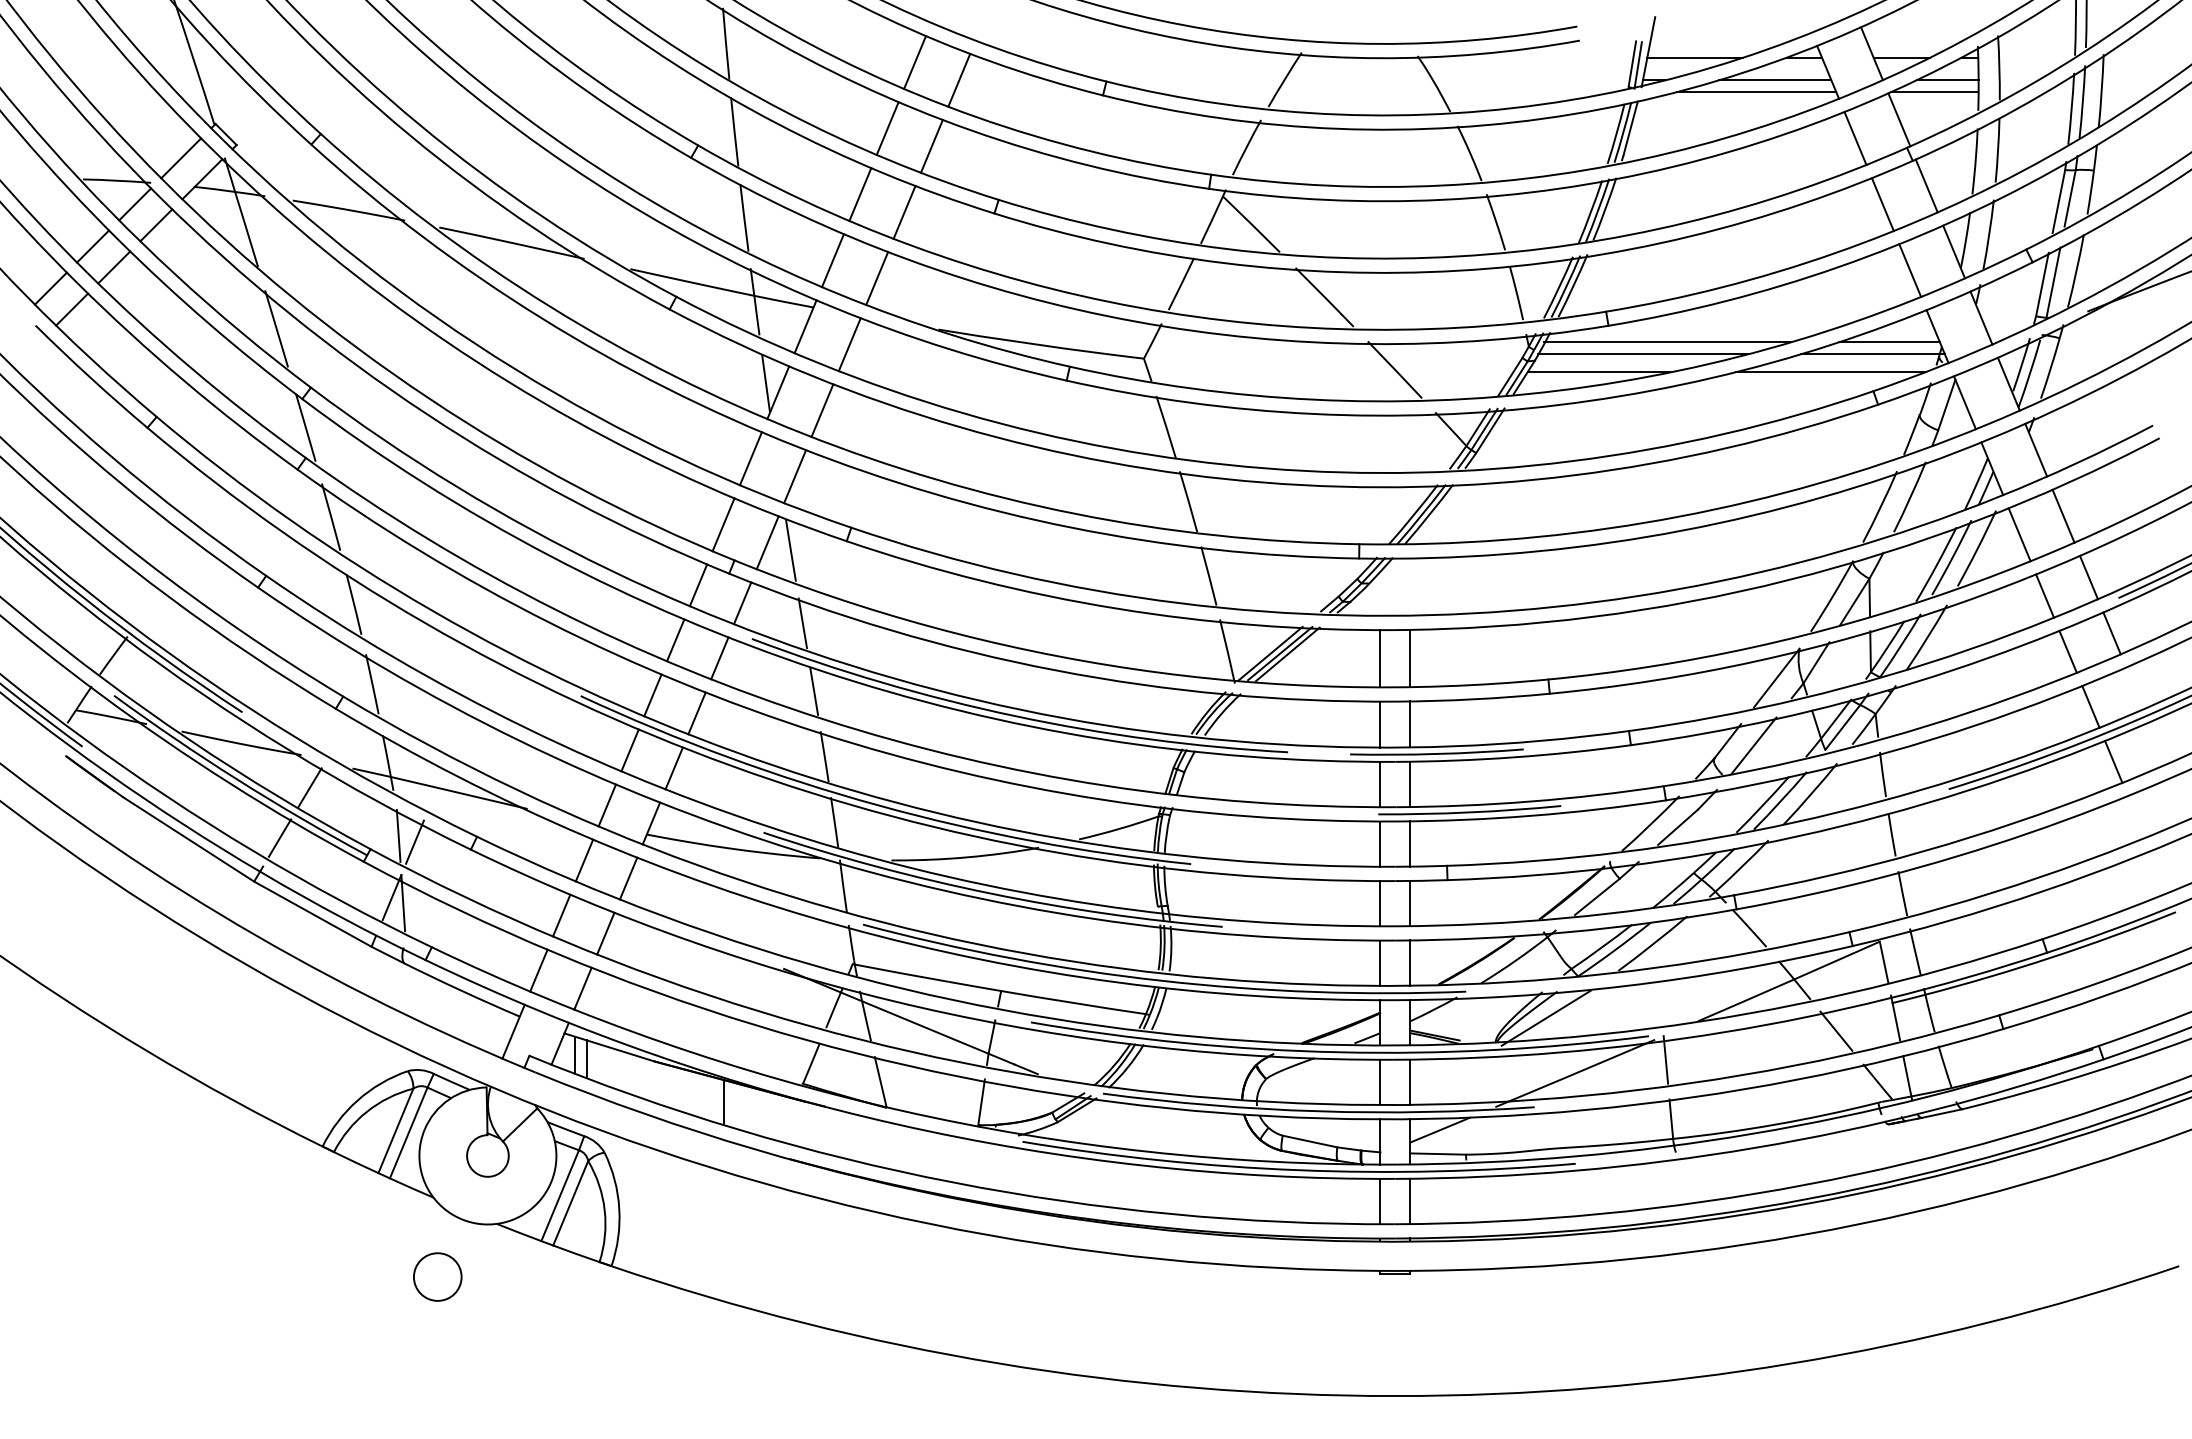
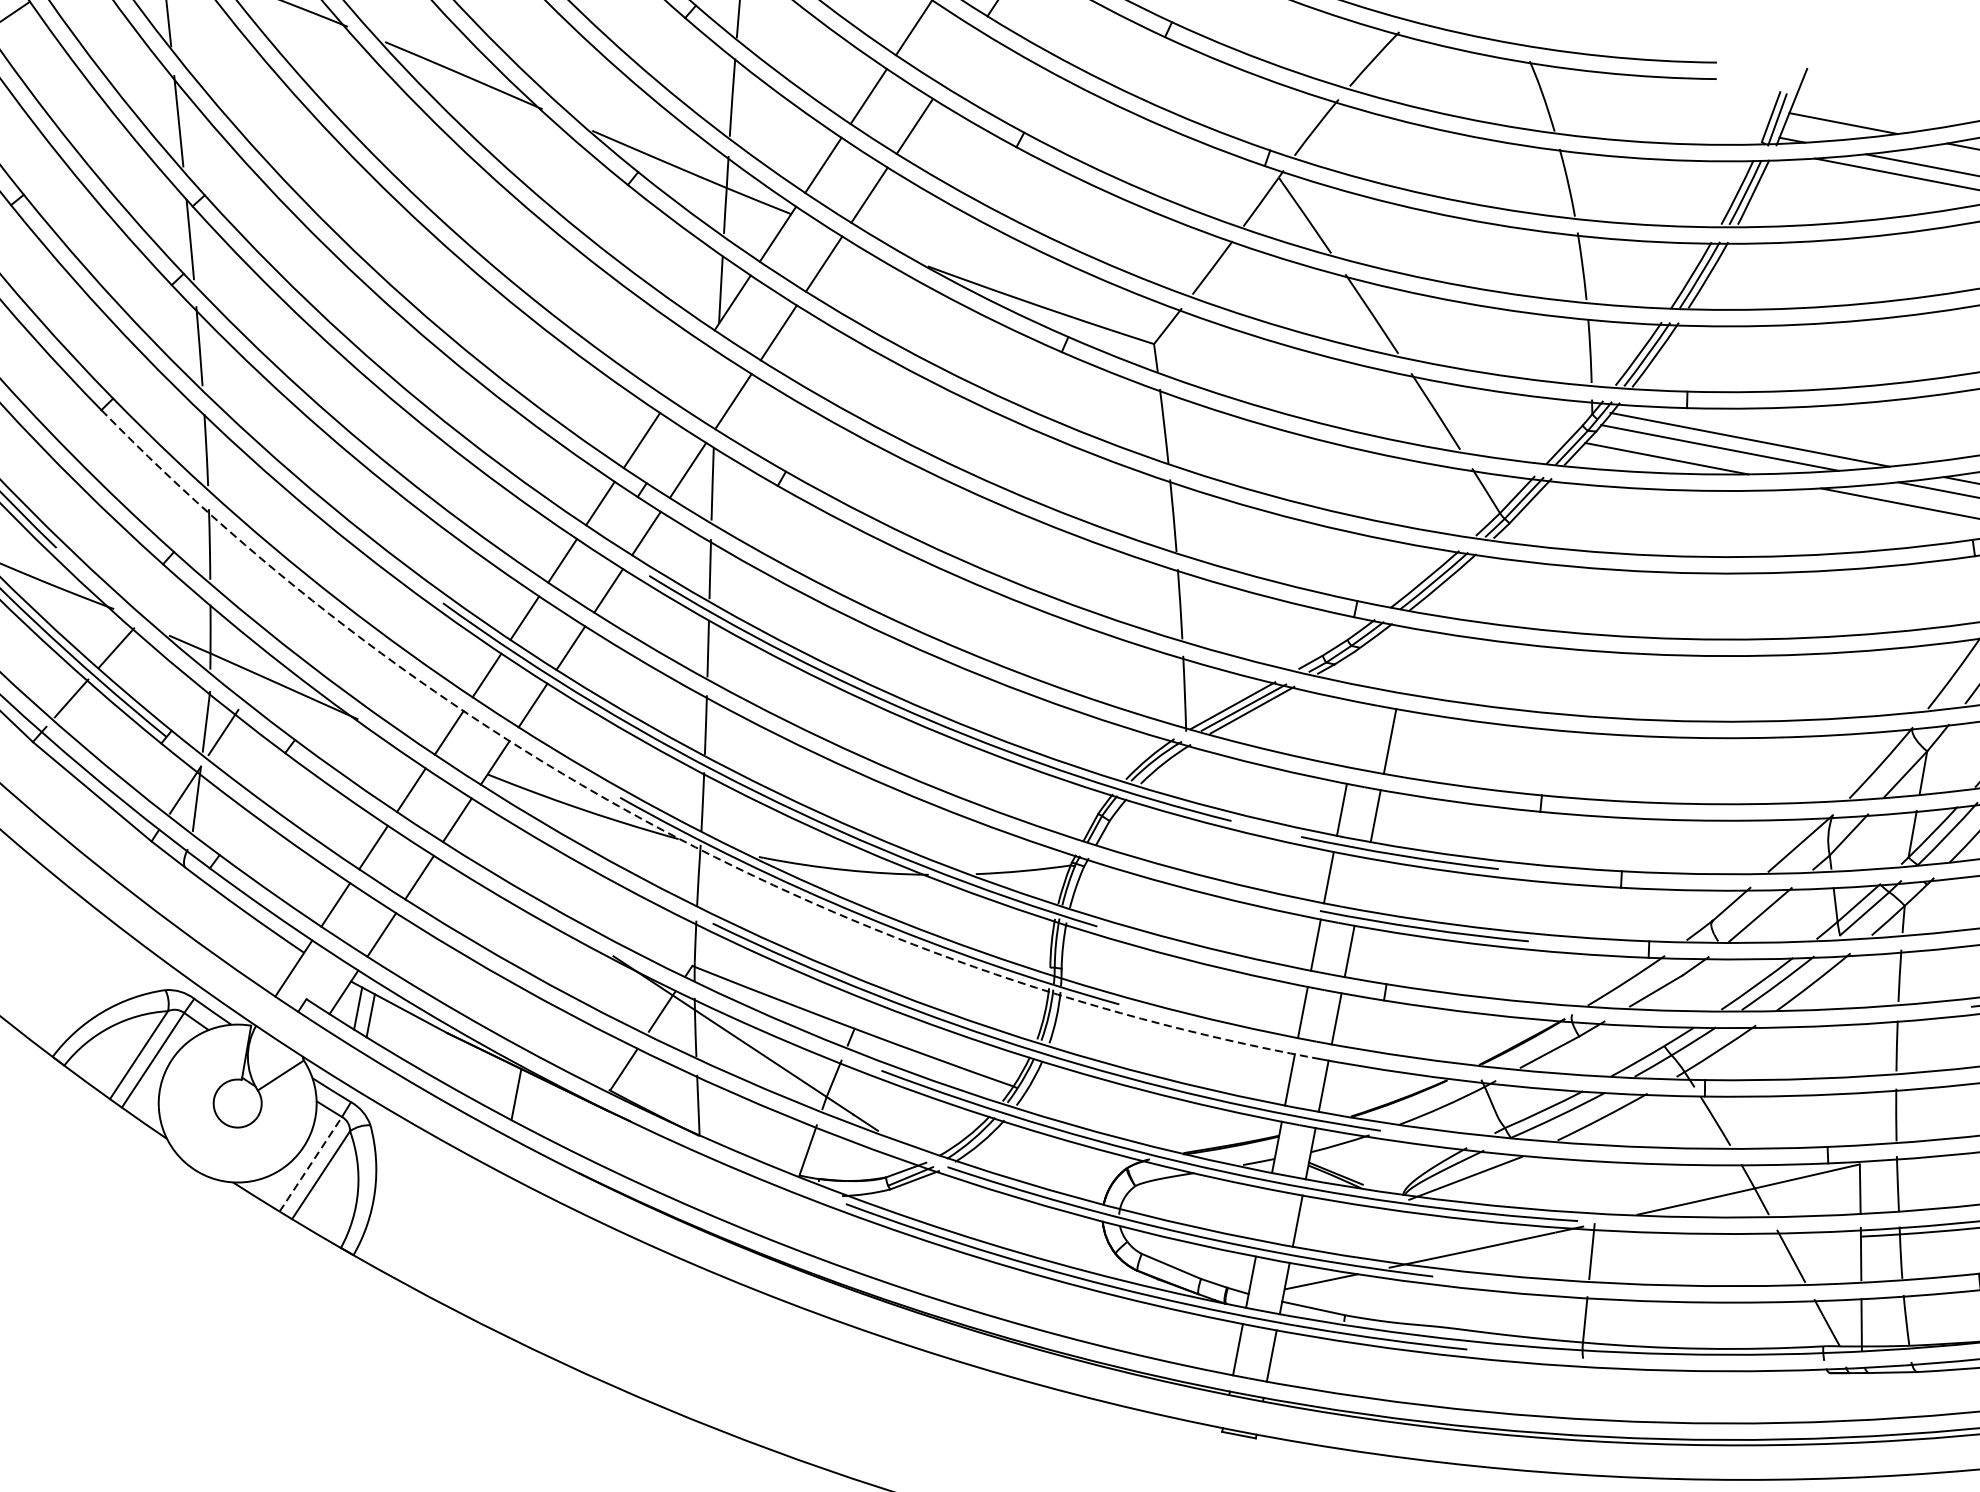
line: (931, 146) -> (959, 57), removed
line: (750, 458) -> (686, 371), removed
line: (1380, 658) -> (1356, 735), removed
line: (1410, 784) -> (1362, 884), removed
arc: (799, 851) -> (656, 826), solid -> dashed
line: (1380, 1082) -> (1264, 1214), removed
line: (560, 1195) -> (311, 1164), solid -> dashed
circle: (437, 1276) -> (154, 1228), removed

